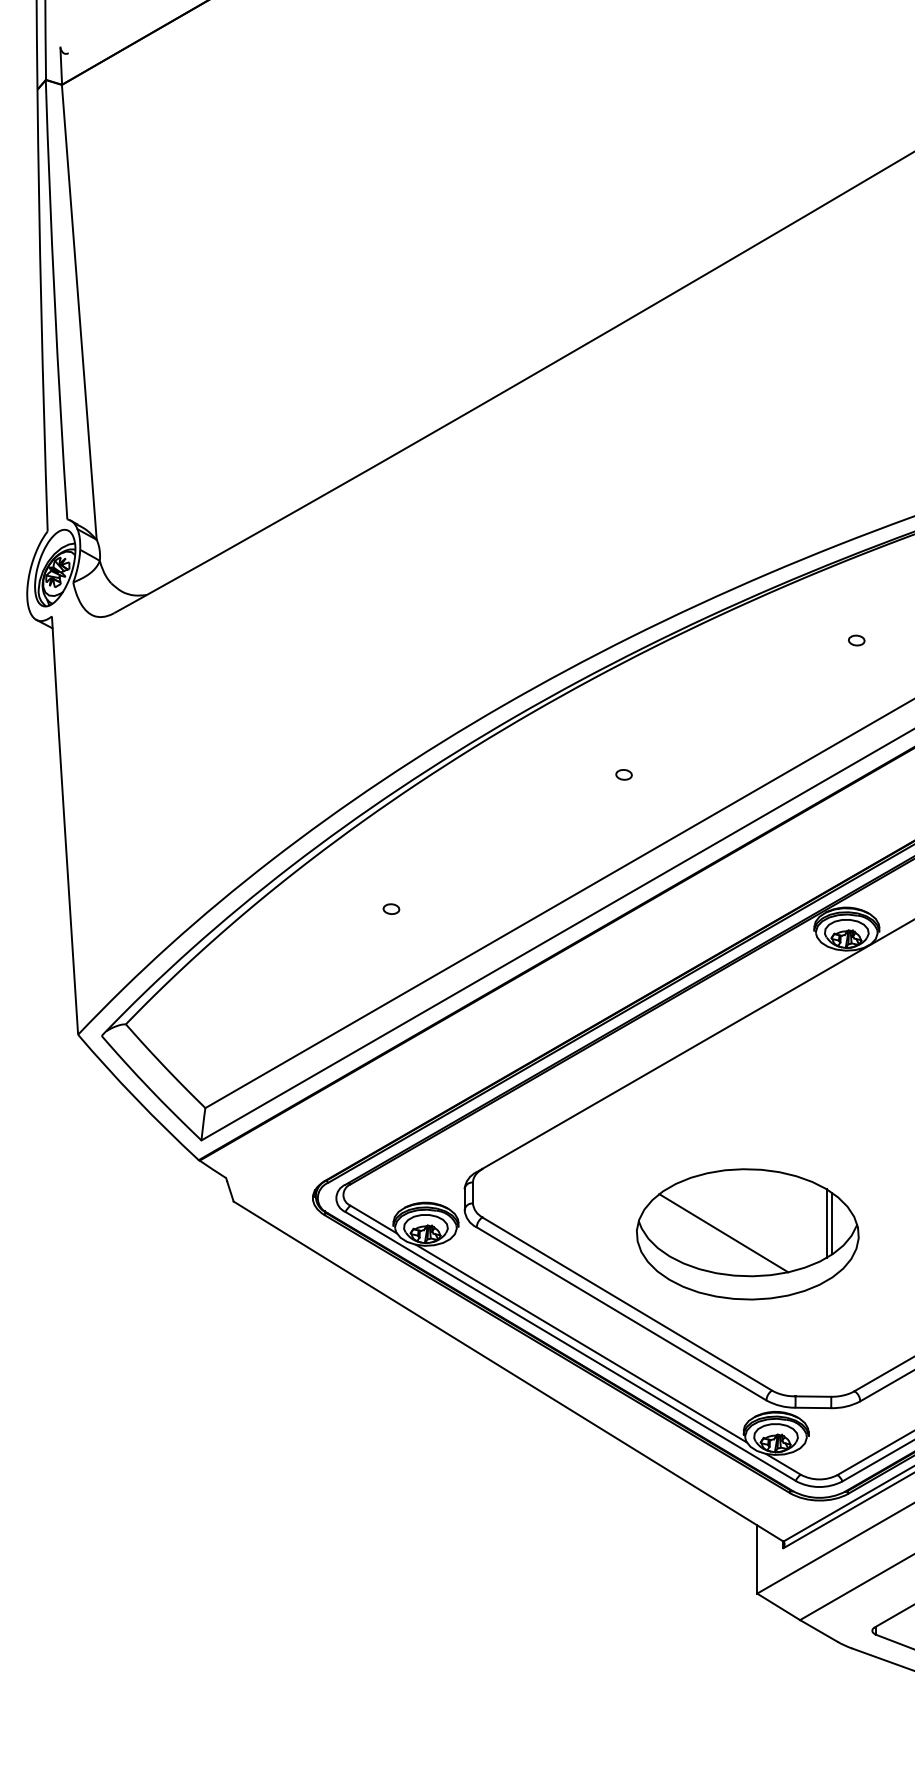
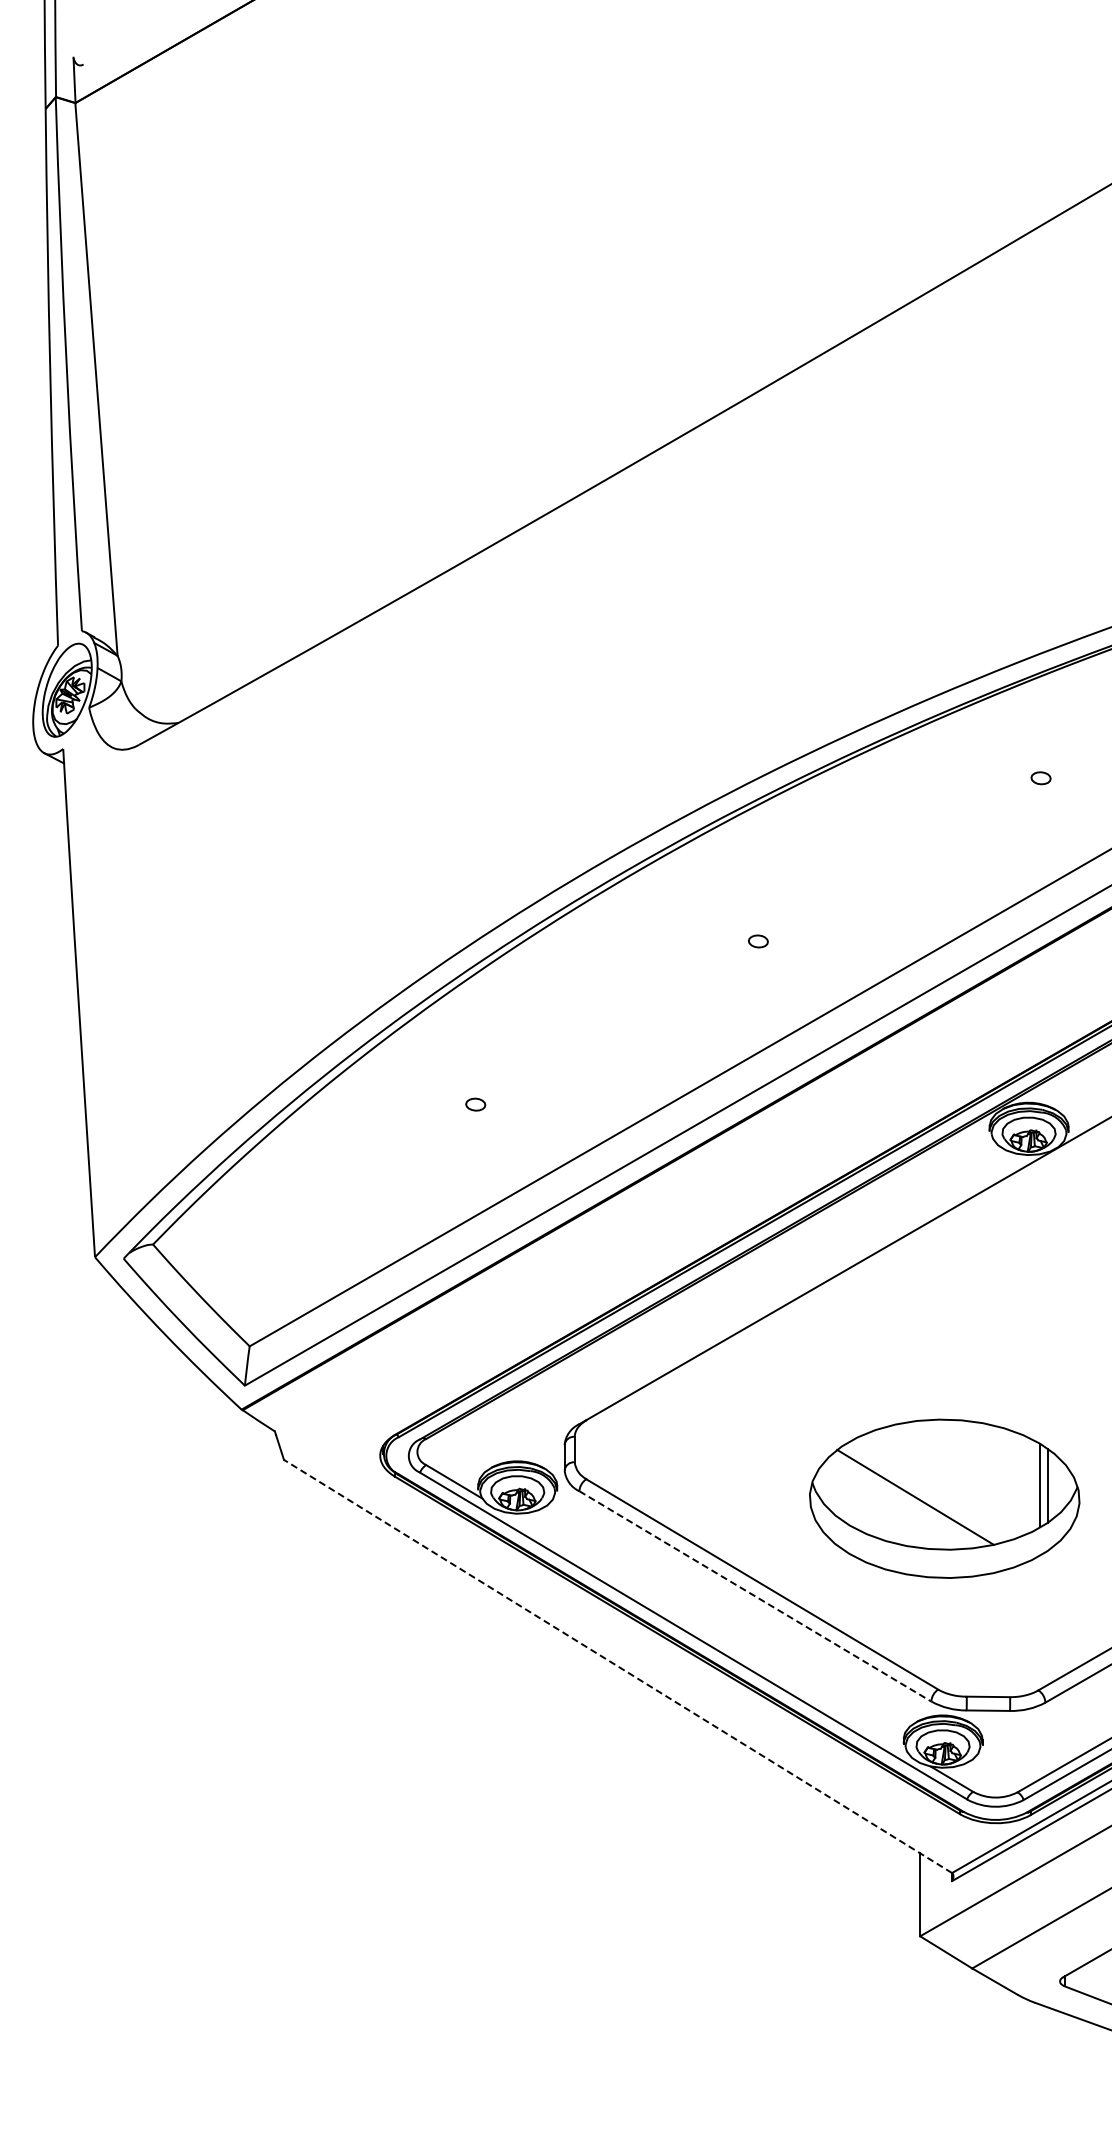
part: (747, 1234) -> (944, 1498), moved
line: (621, 1313) -> (755, 1596), solid -> dashed
line: (581, 1343) -> (706, 1632), removed
line: (508, 1371) -> (618, 1666), solid -> dashed

